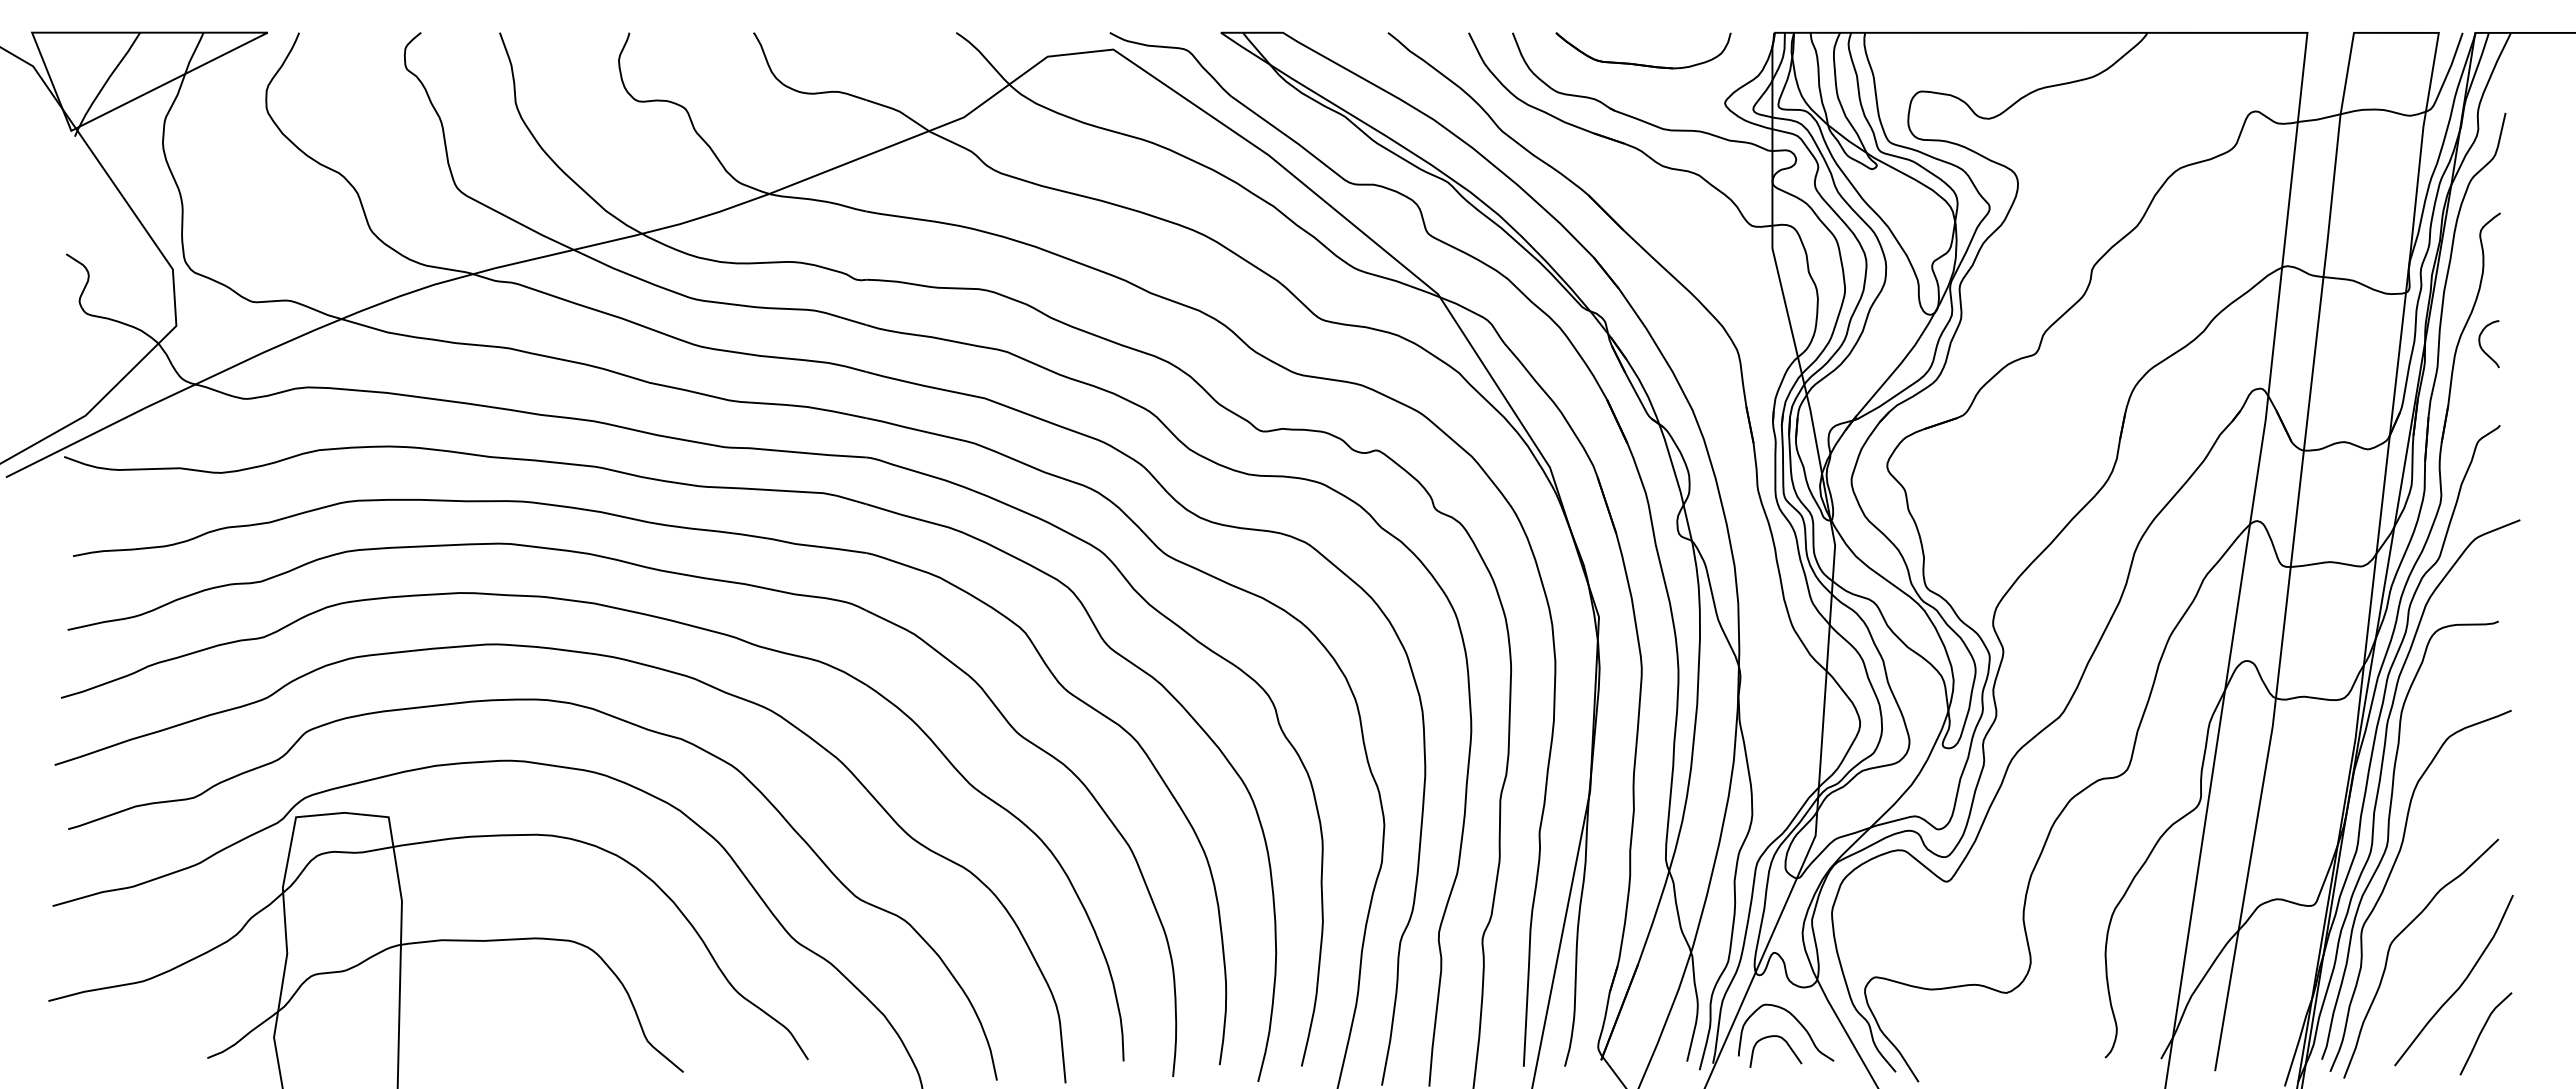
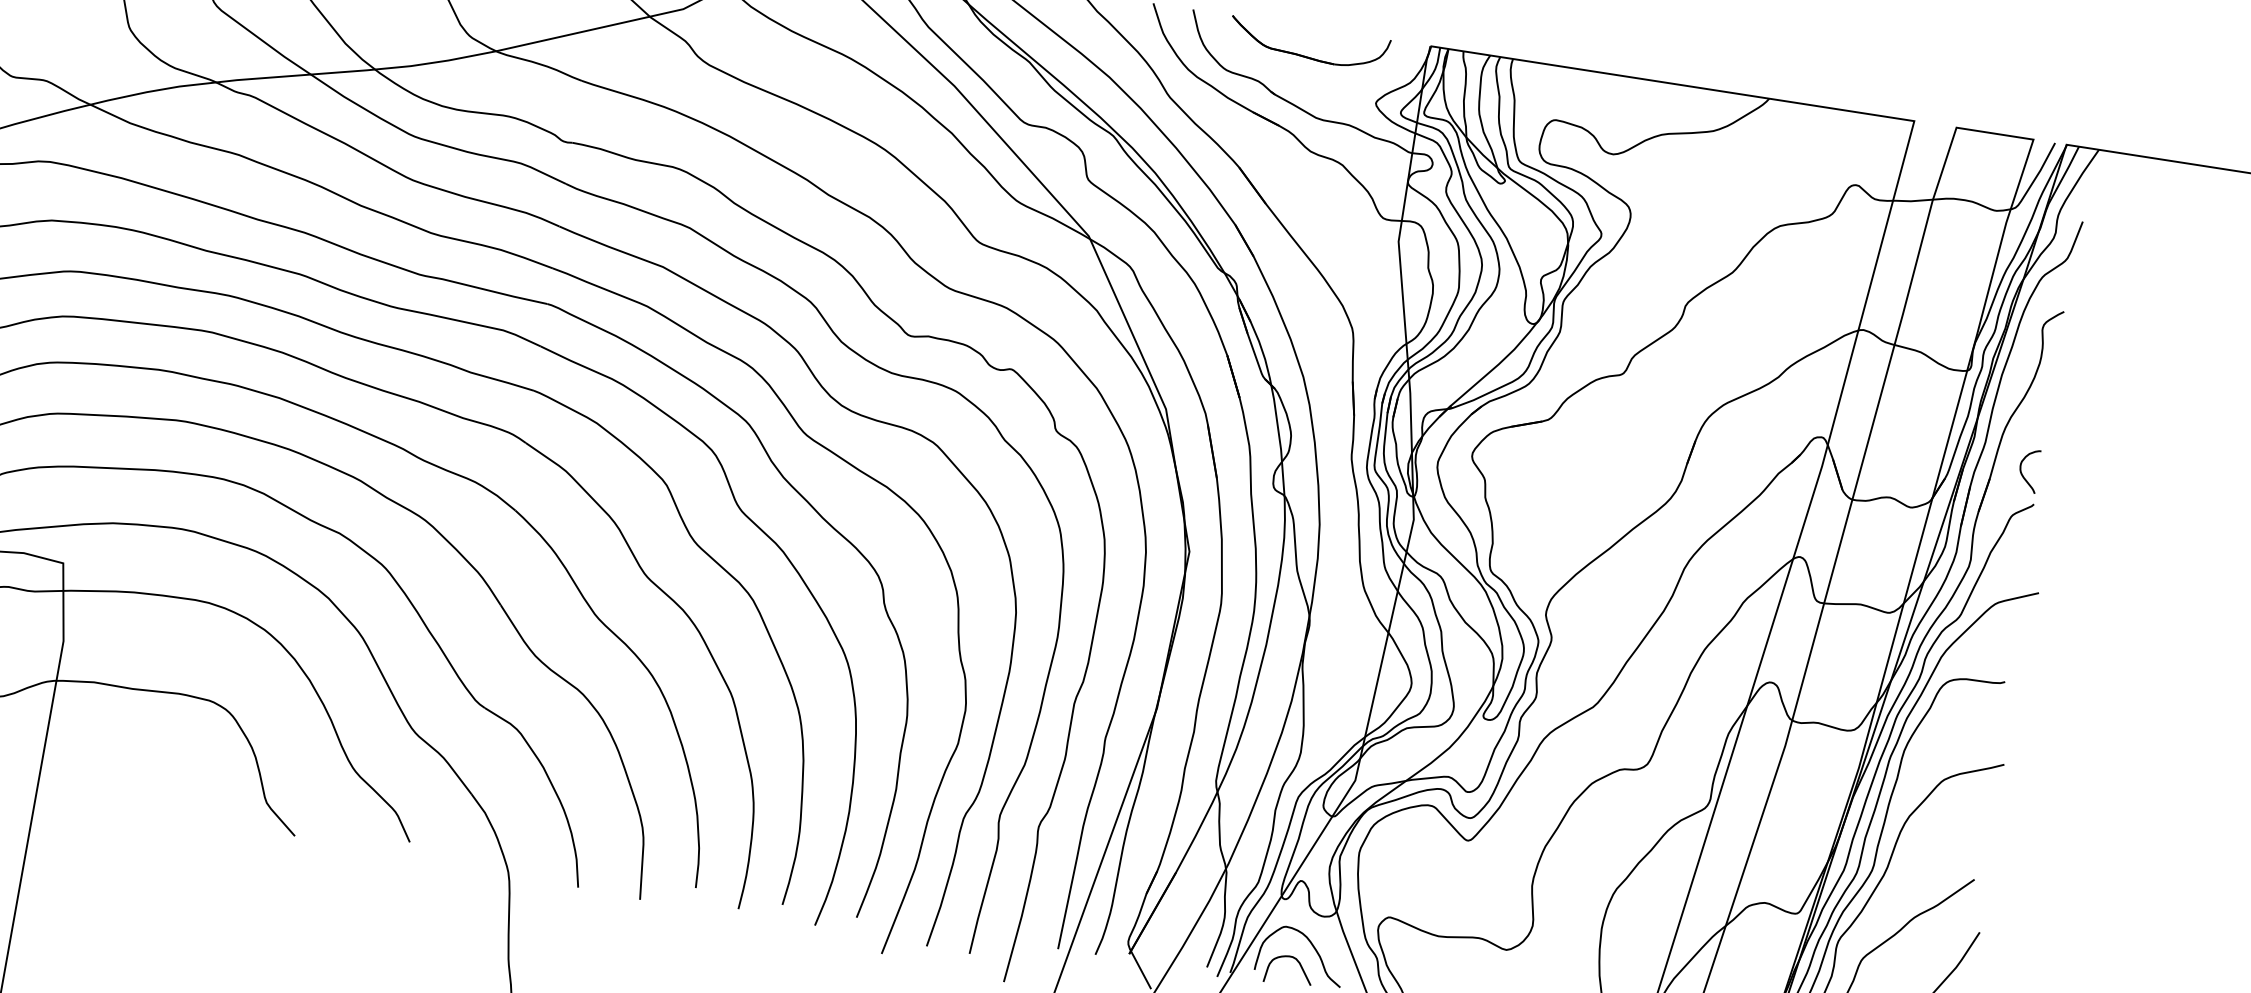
curve: (2482, 347) -> (2022, 472), moved

